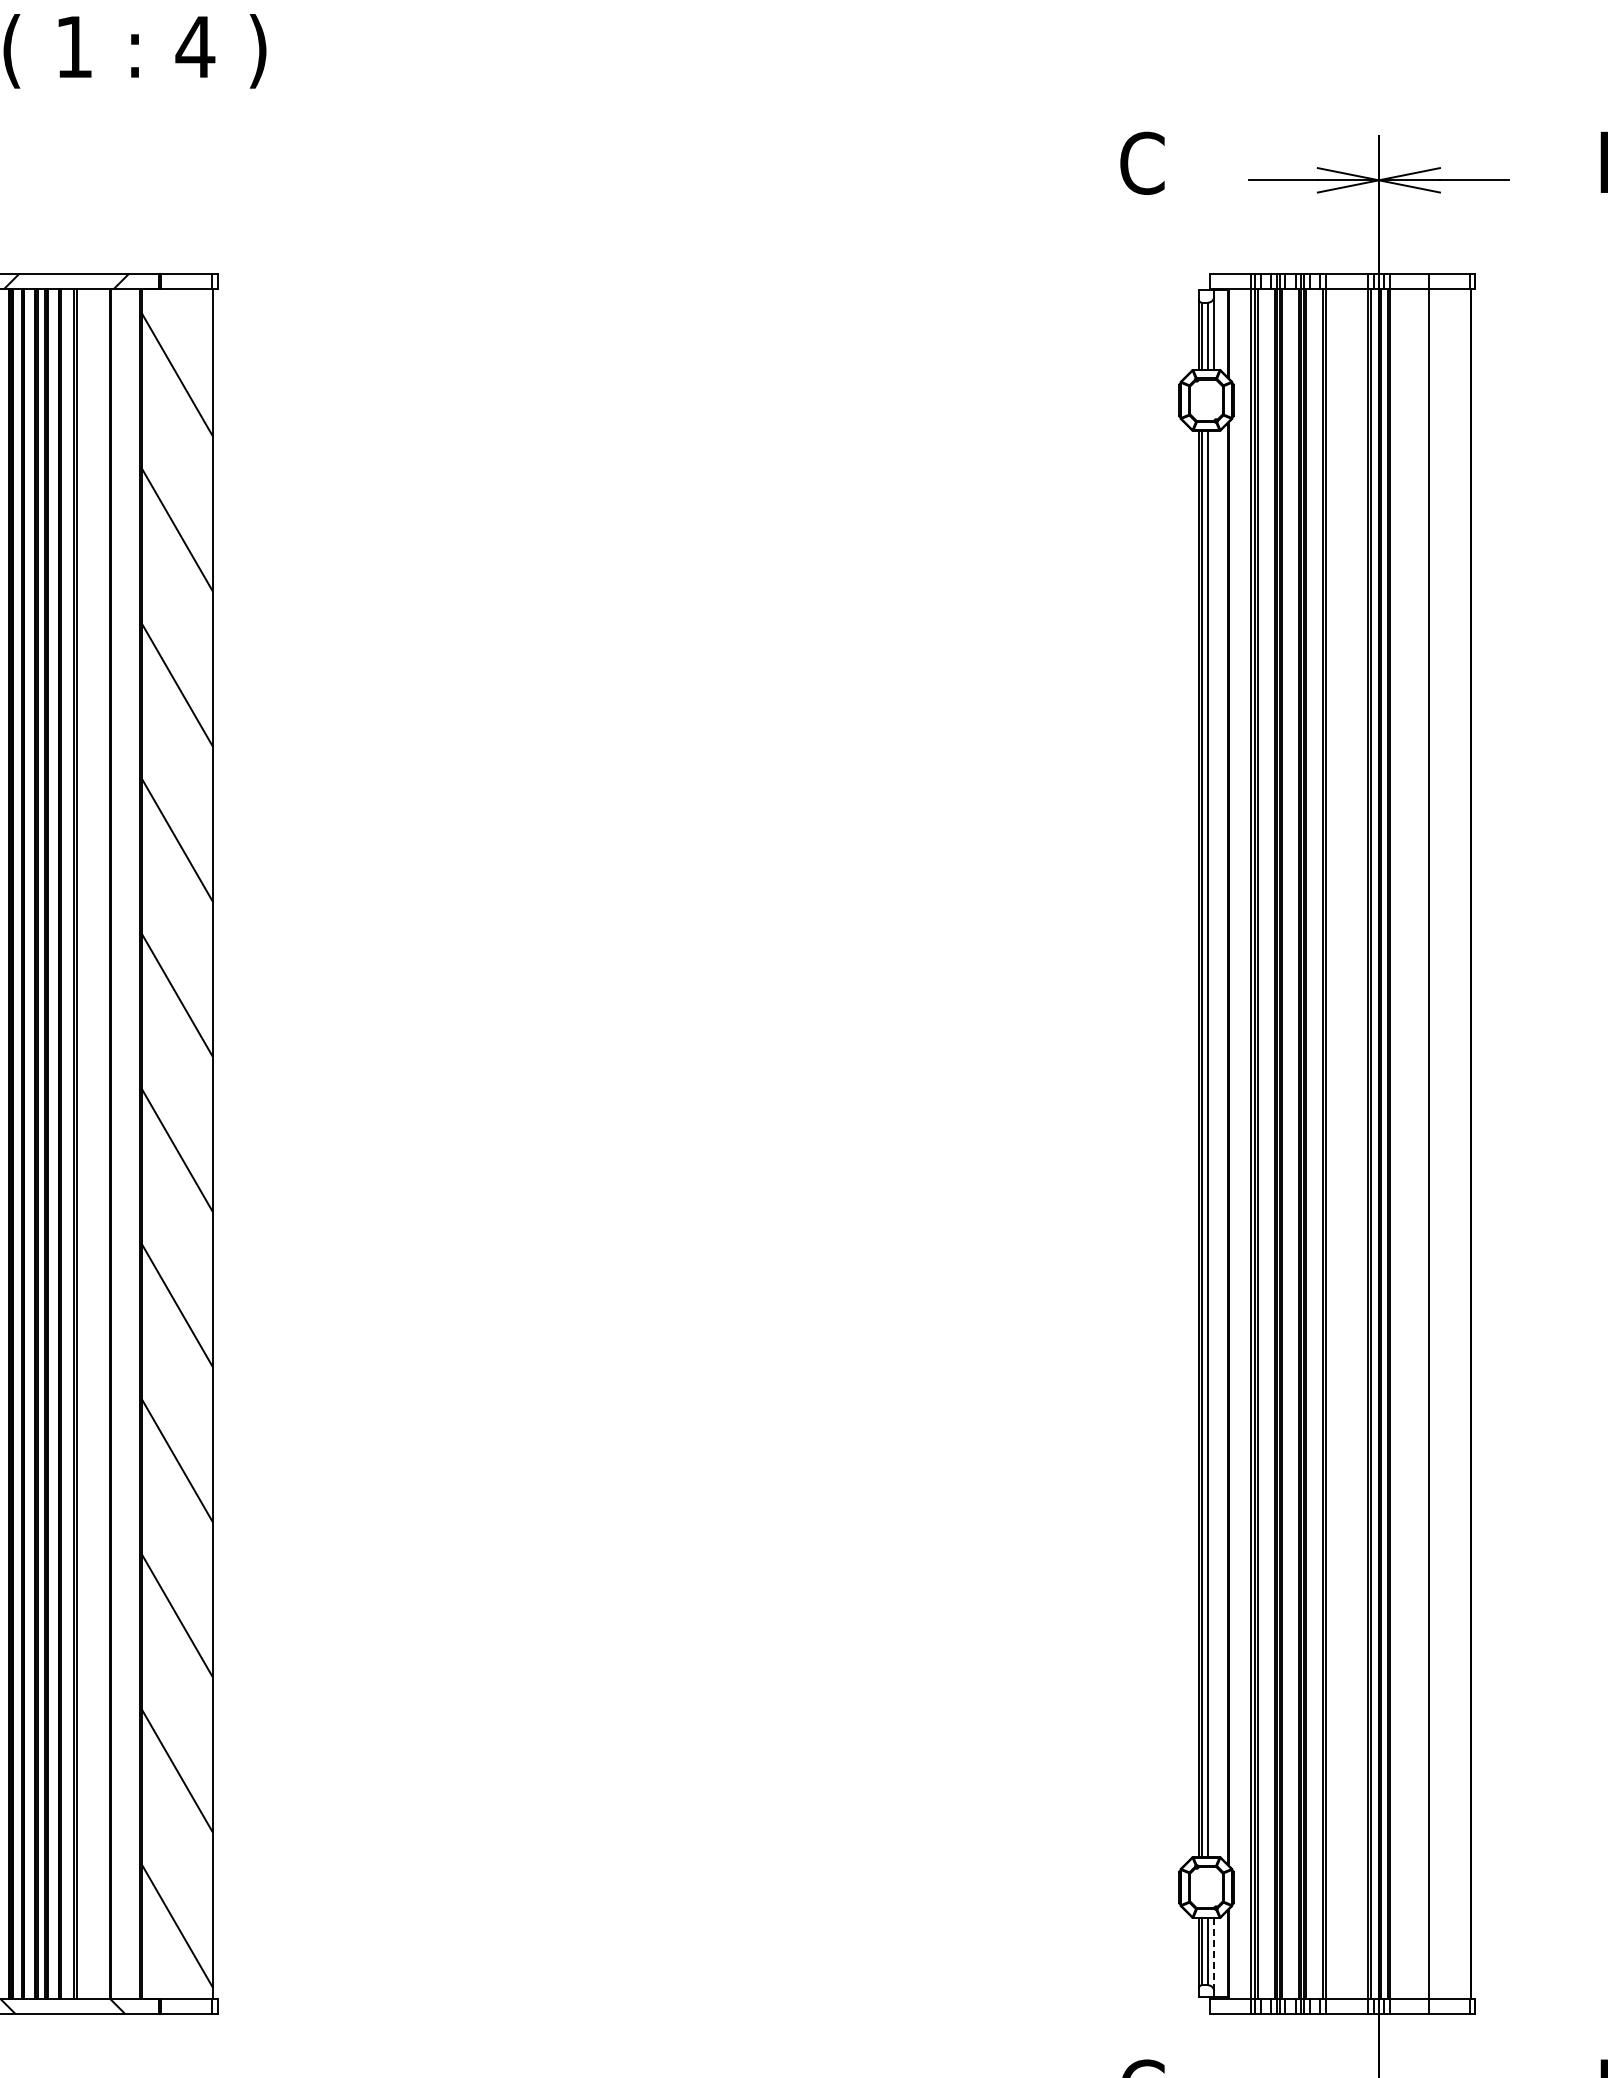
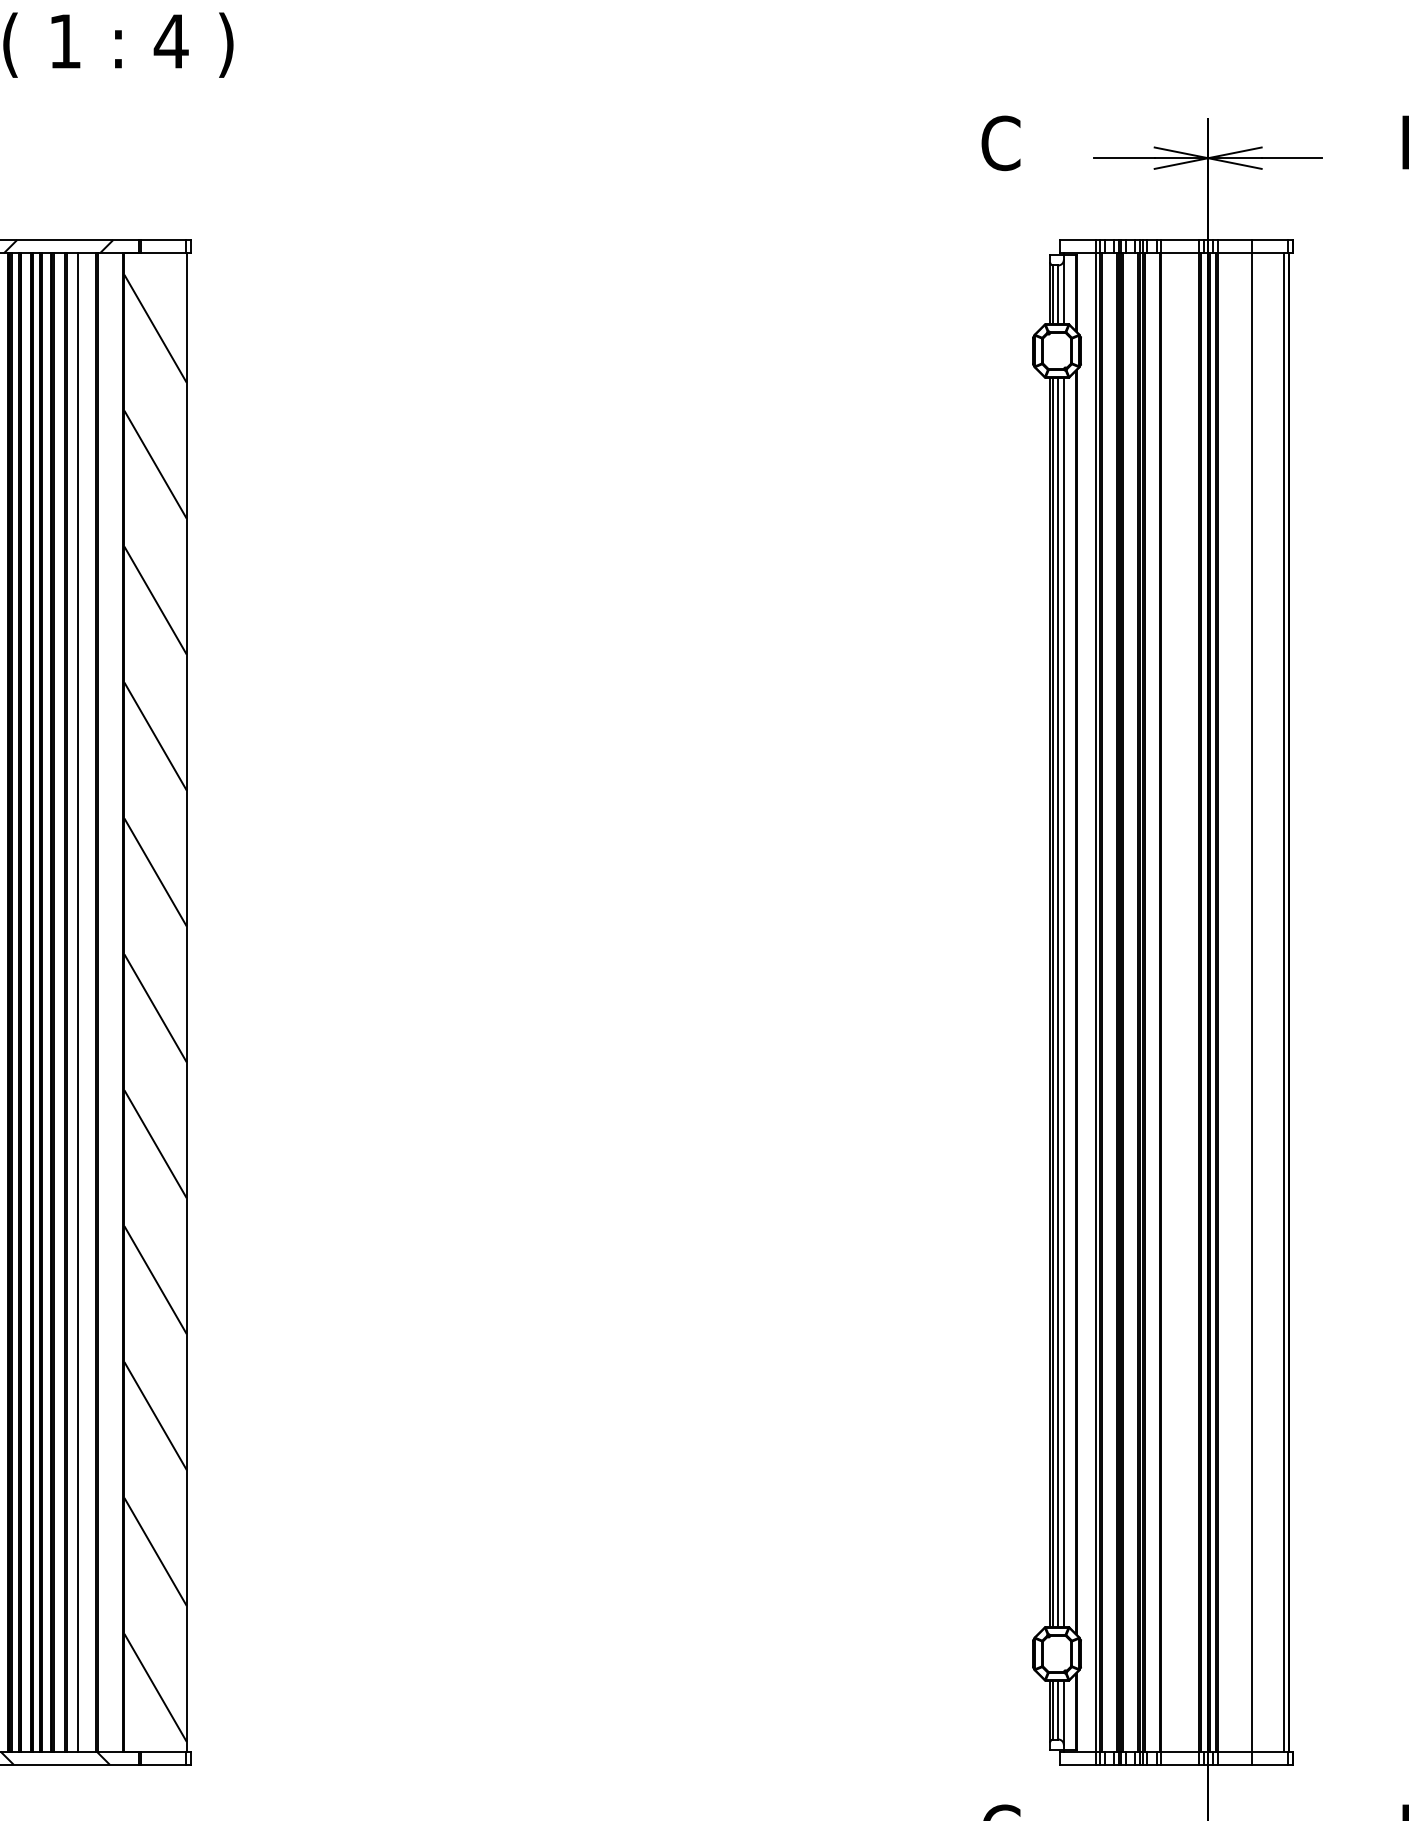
line: (89, 1143) -> (78, 1002), added
line: (1214, 1143) -> (1064, 1002), added
line: (1465, 1143) -> (1284, 1002), added
line: (1214, 1954) -> (1064, 1712), dashed -> solid

